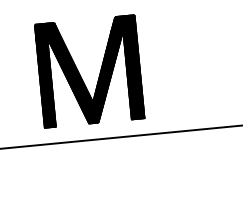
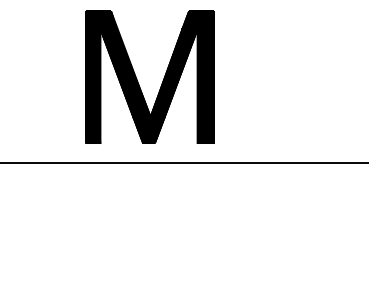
part: (80, 75) -> (138, 81), moved

